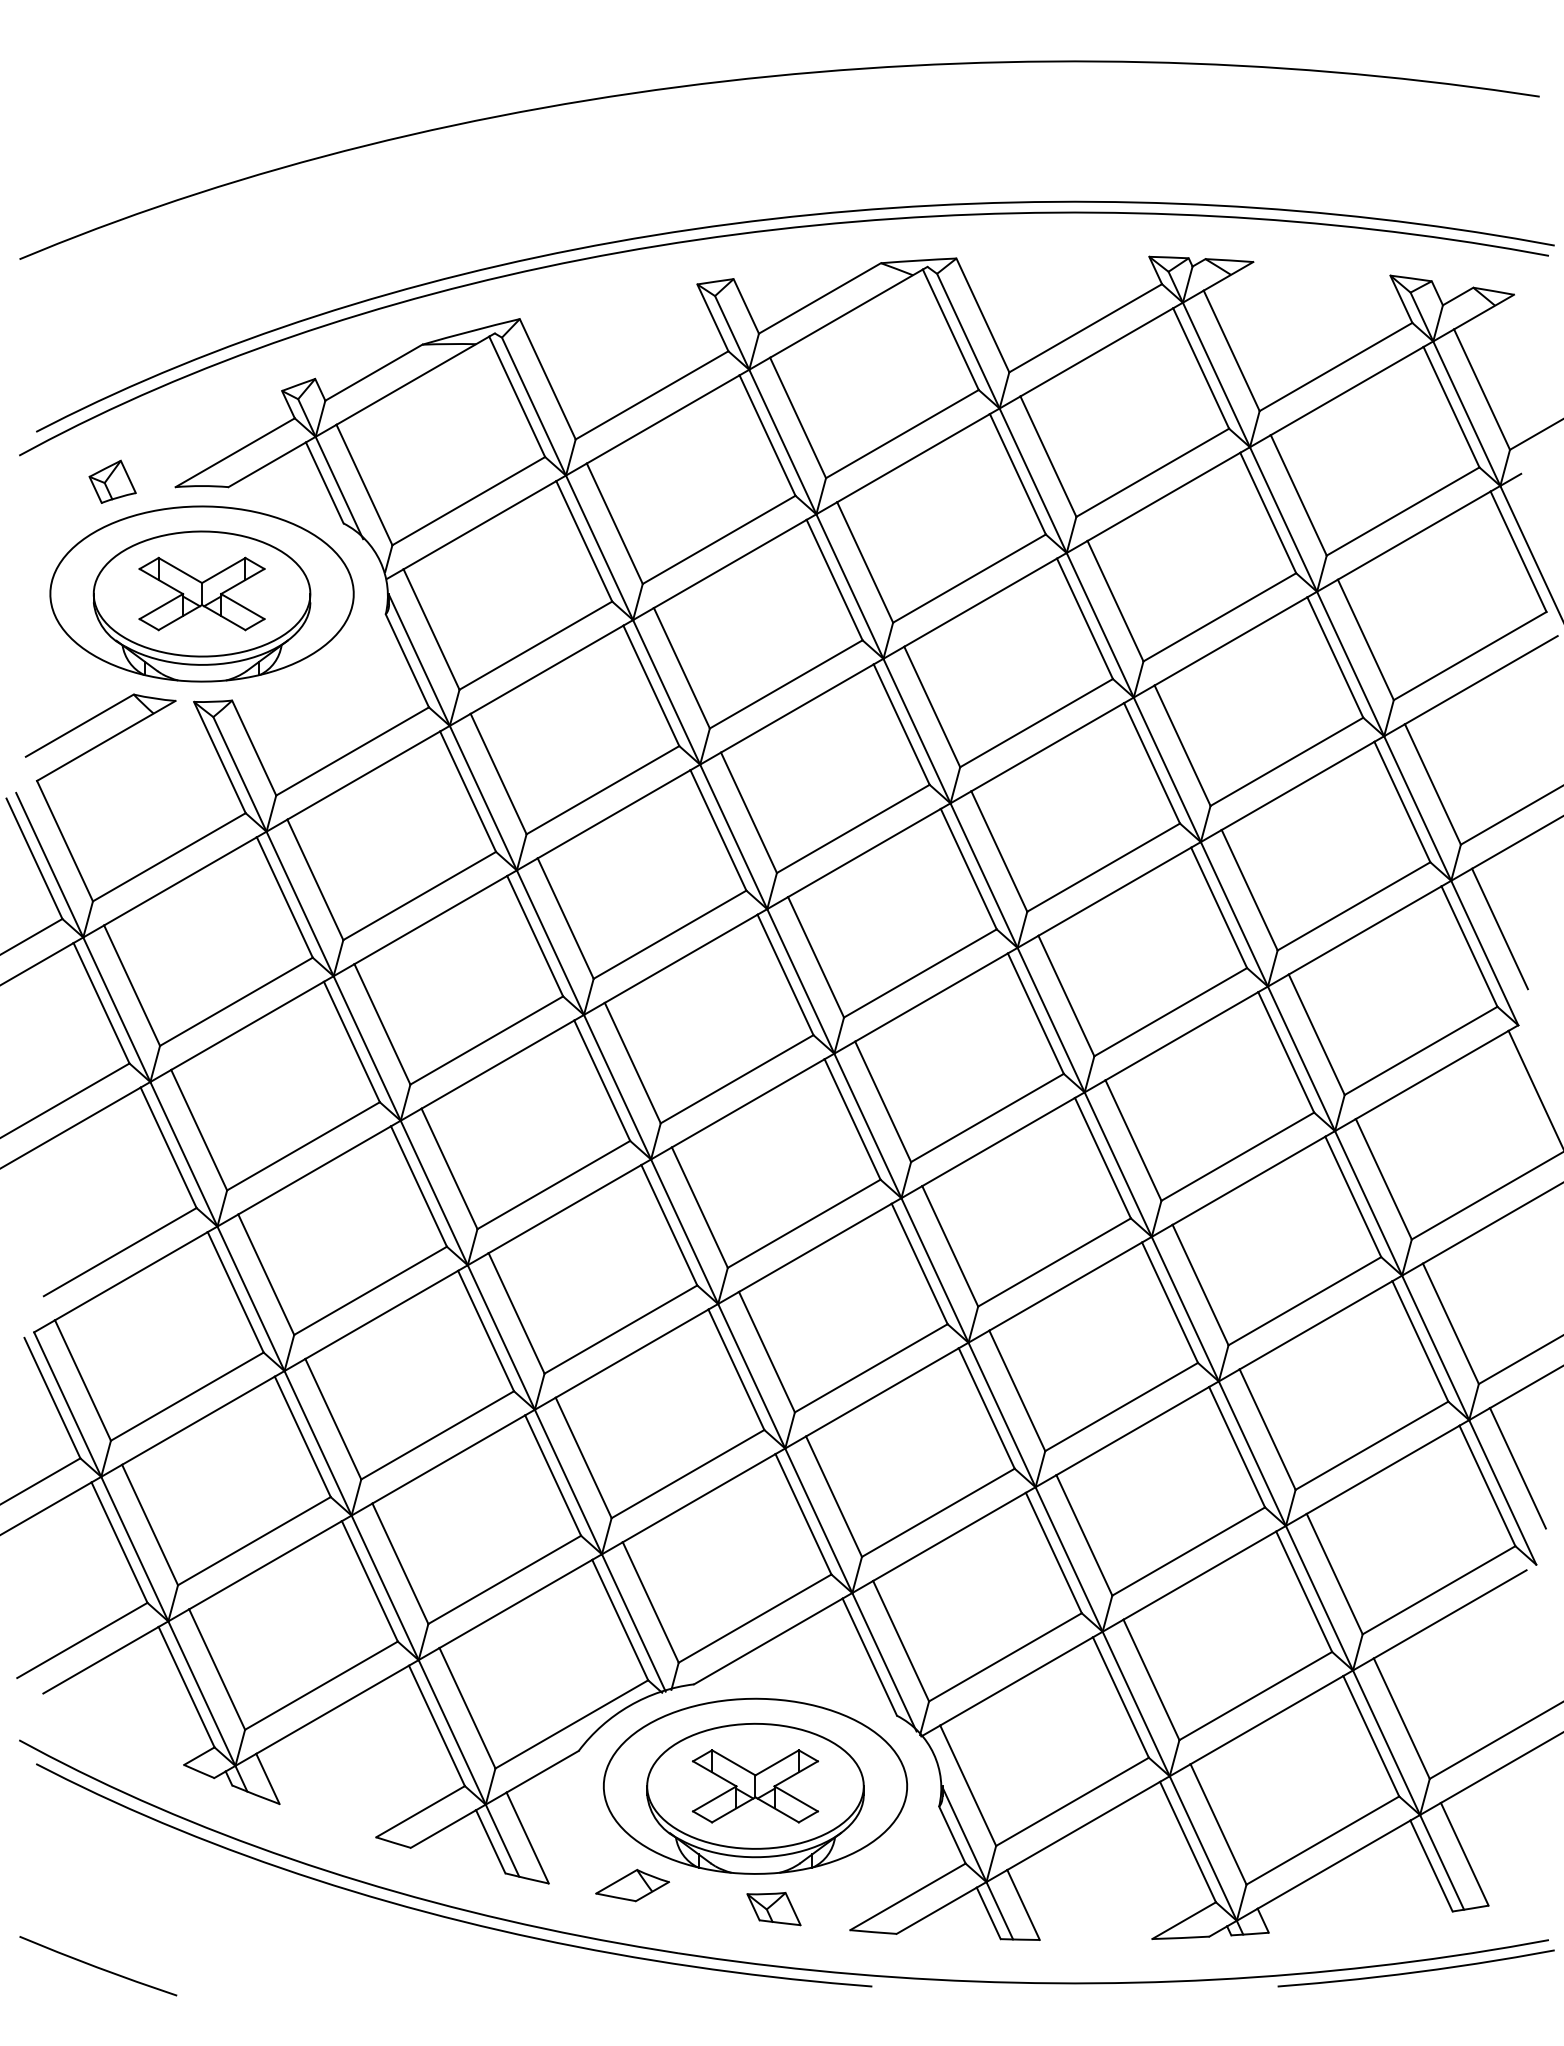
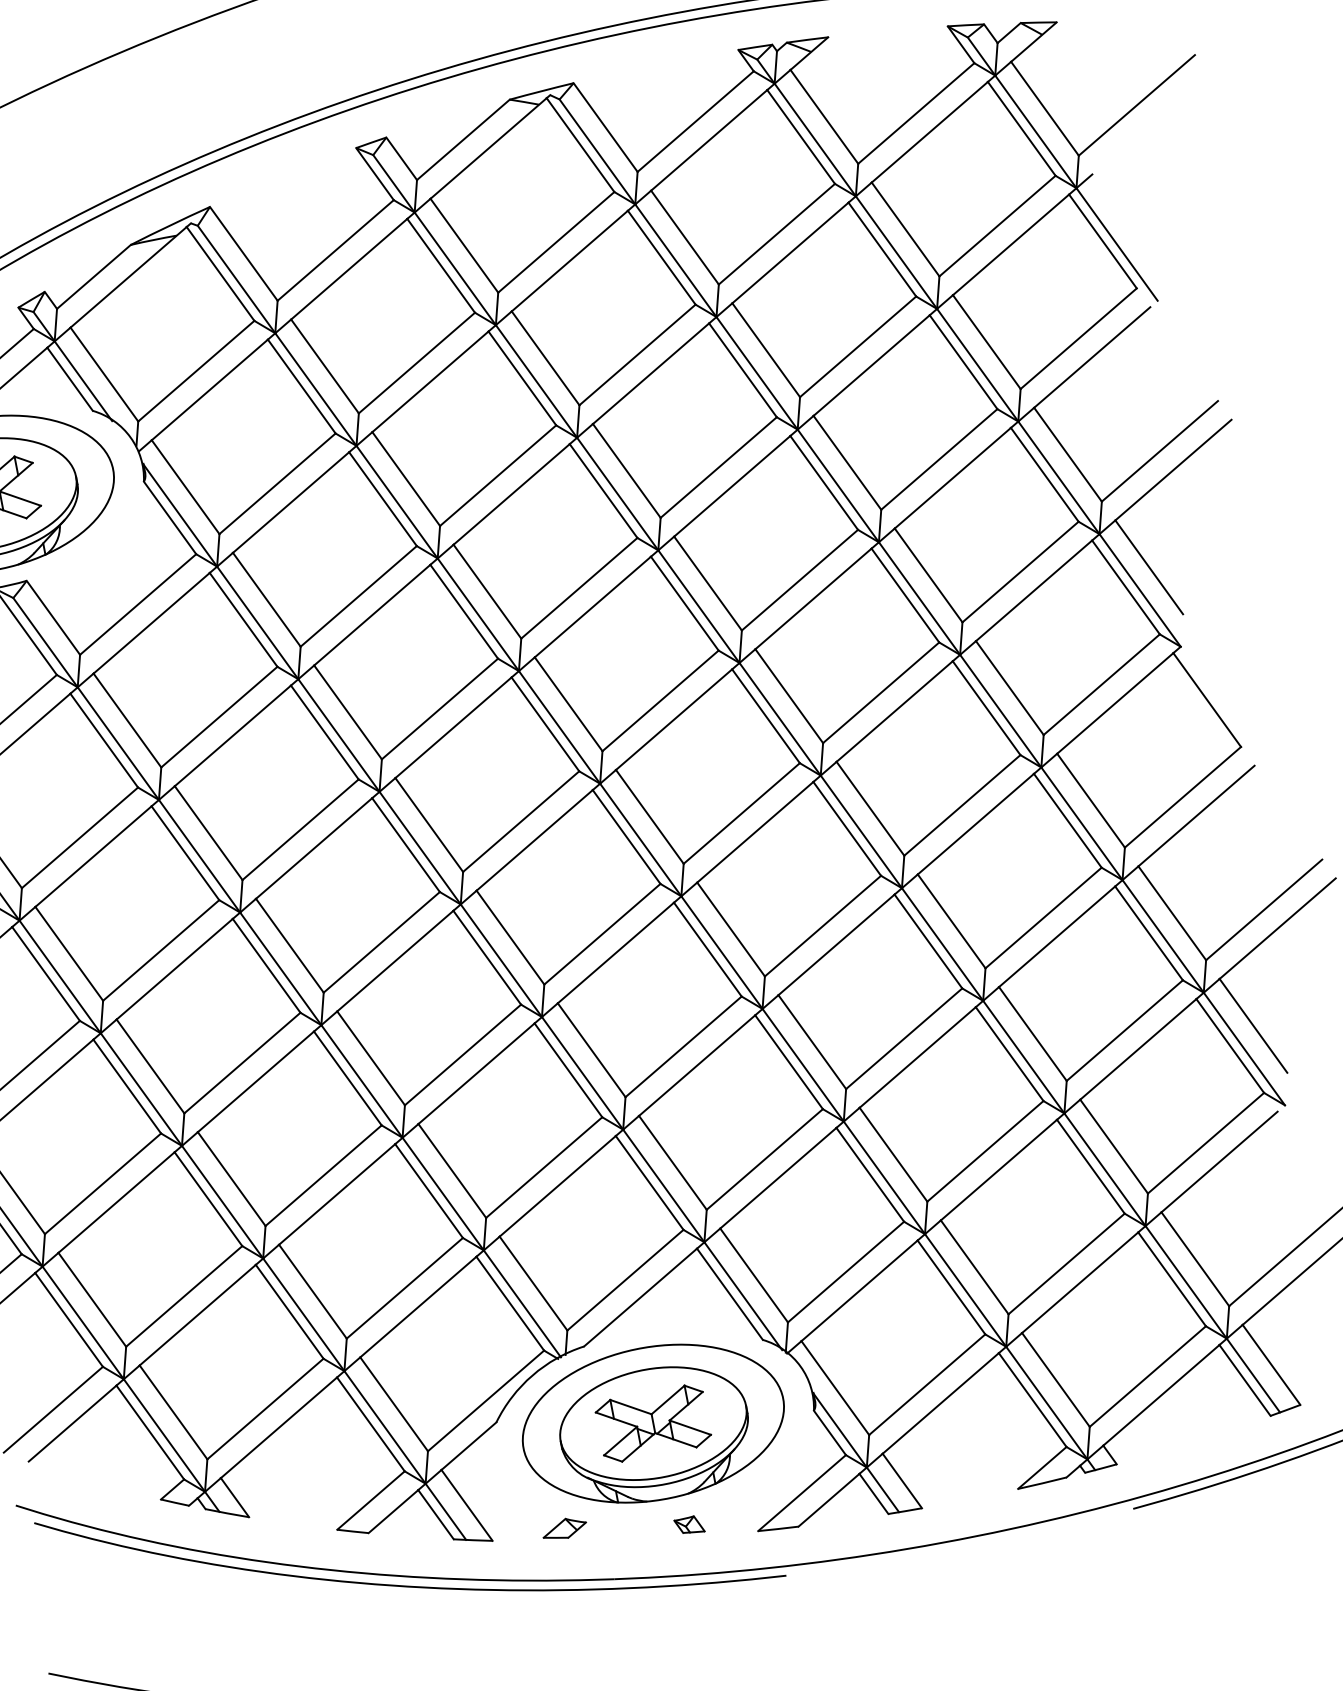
part: (632, 1885) -> (564, 1528), size x0.7
part: (773, 1909) -> (689, 1526), size x0.6

